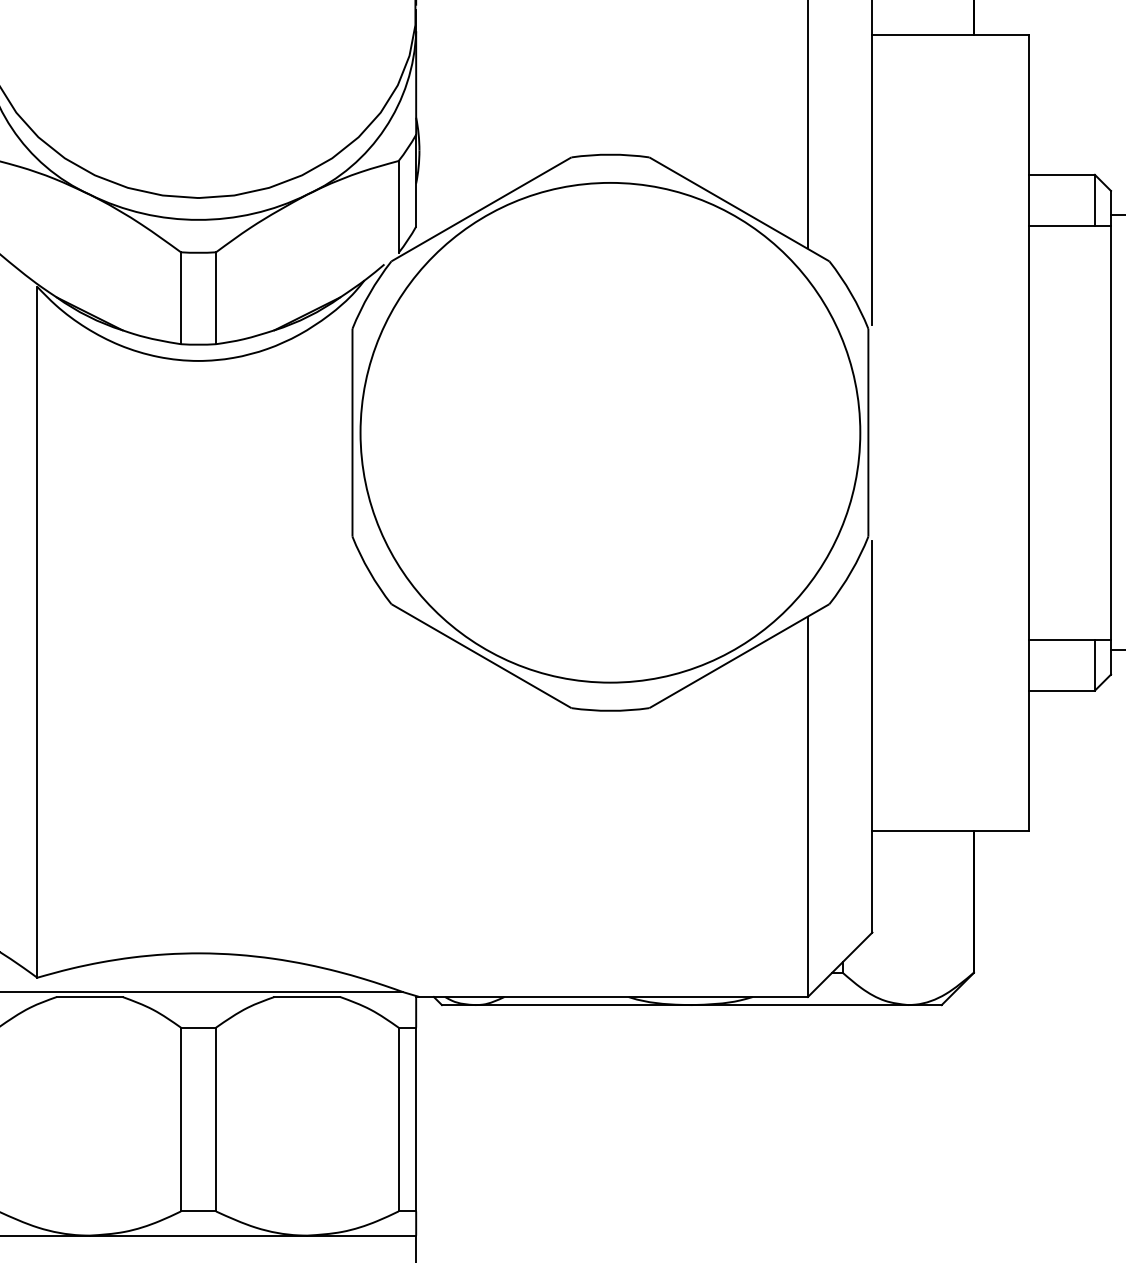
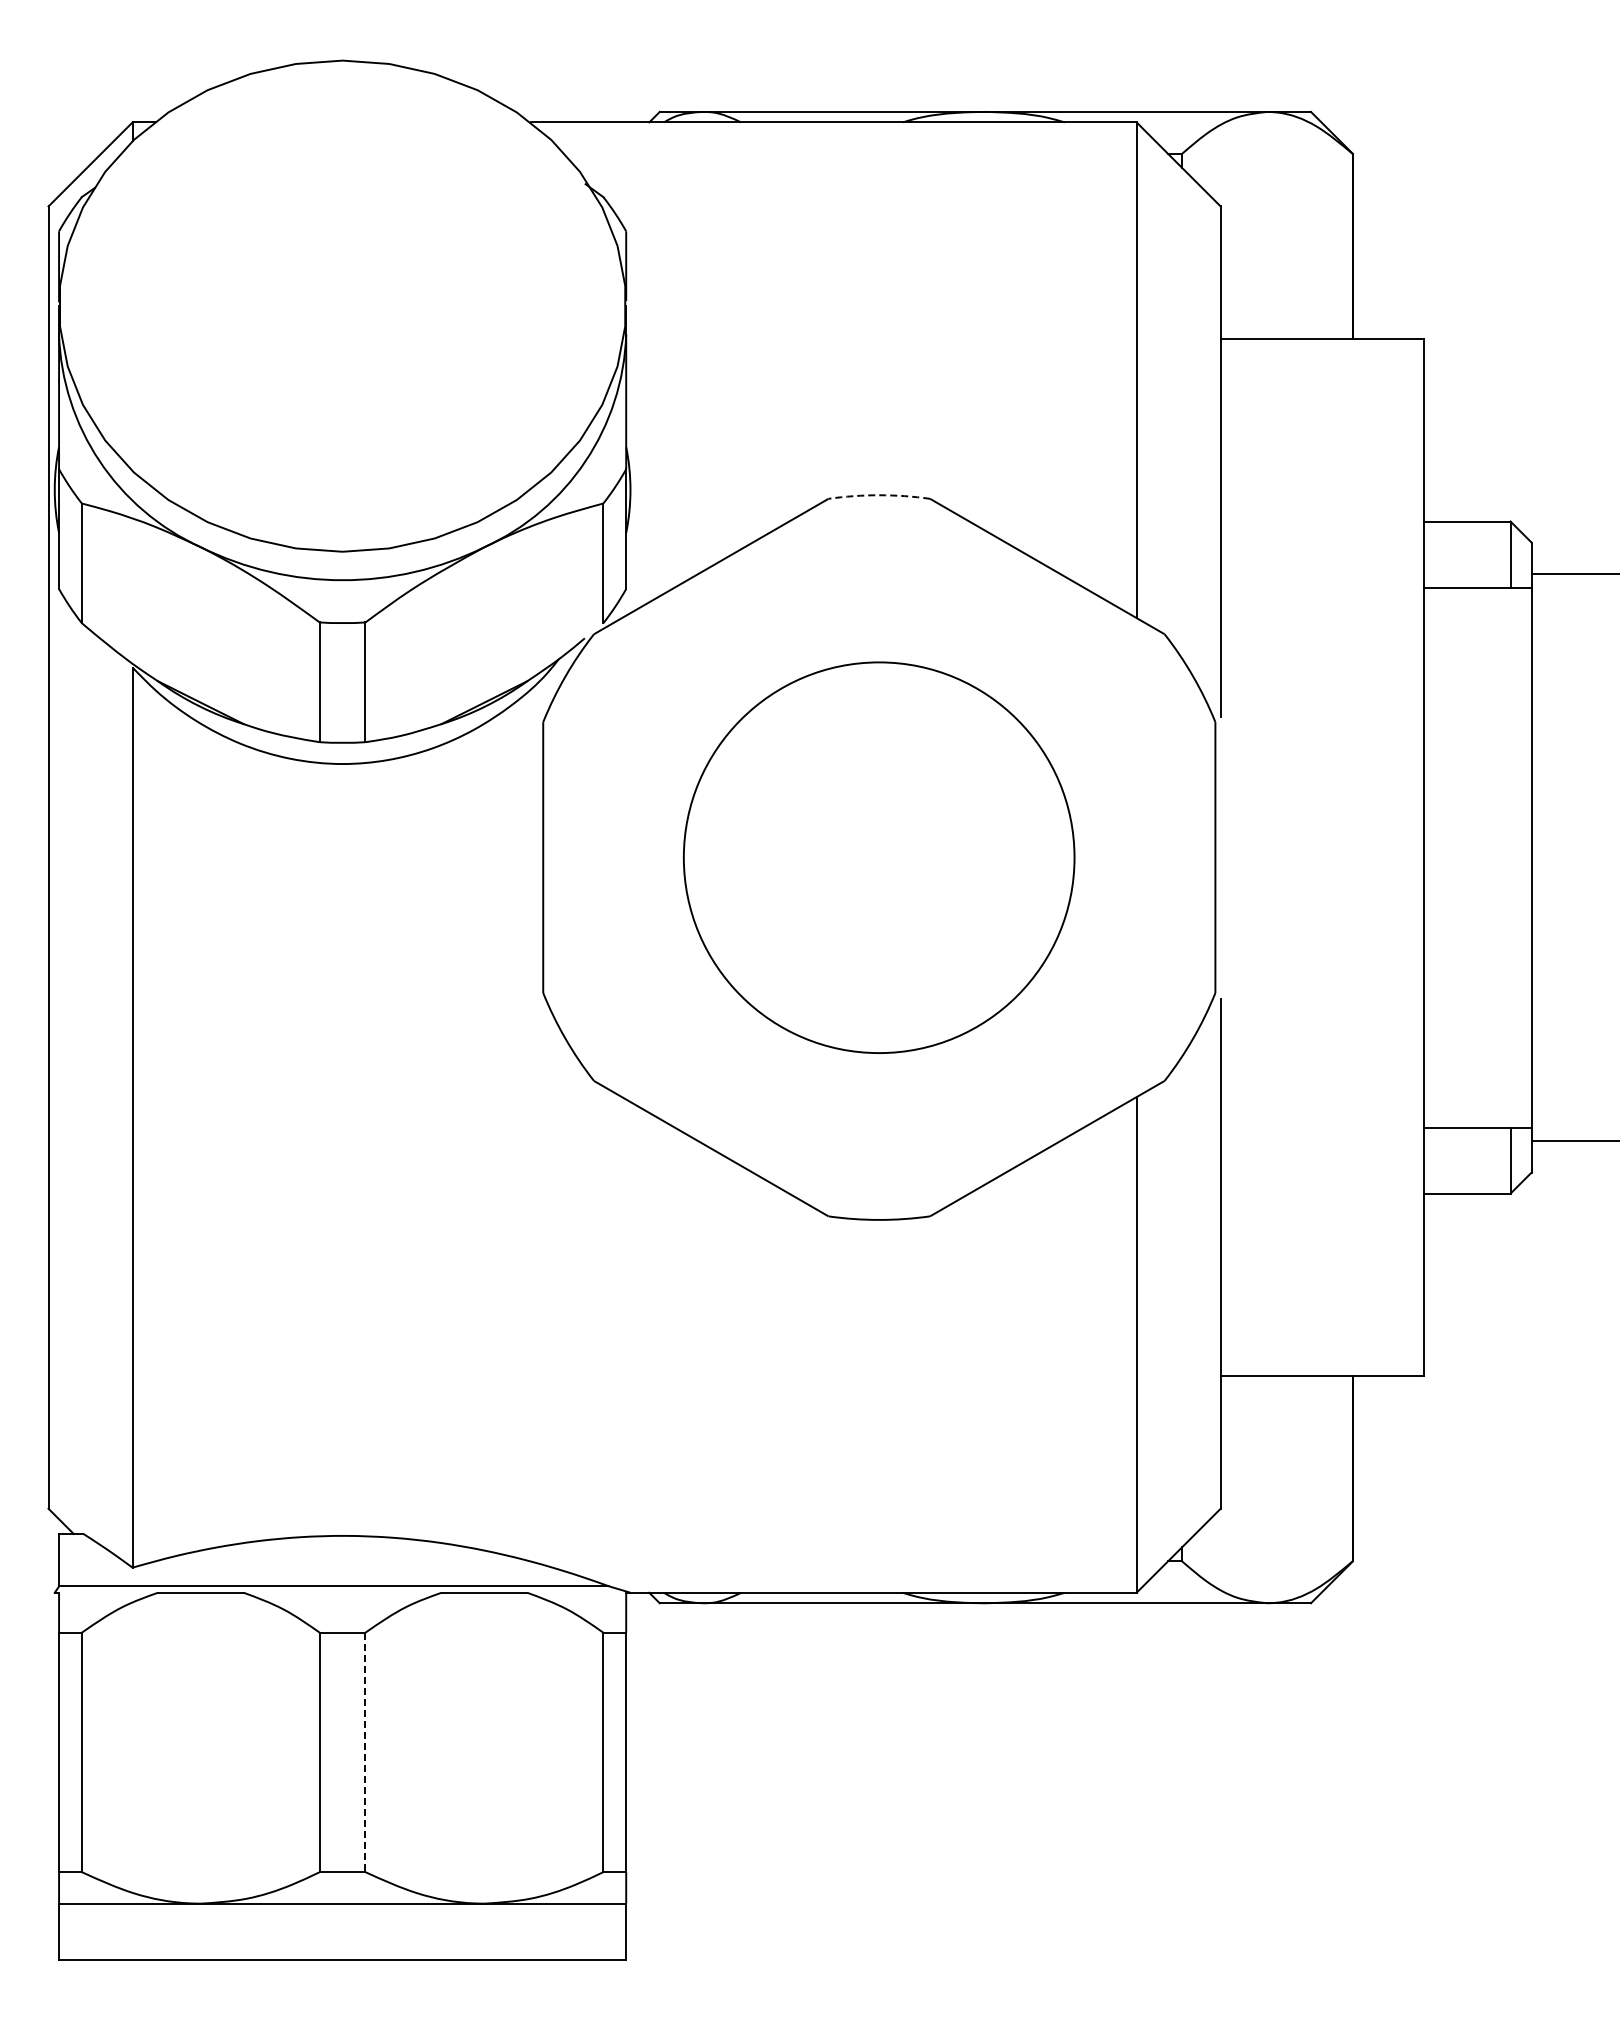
arc: (610, 154) -> (879, 495), solid -> dashed
circle: (609, 432) -> (878, 857), size x0.6
line: (216, 1119) -> (365, 1752), solid -> dashed

